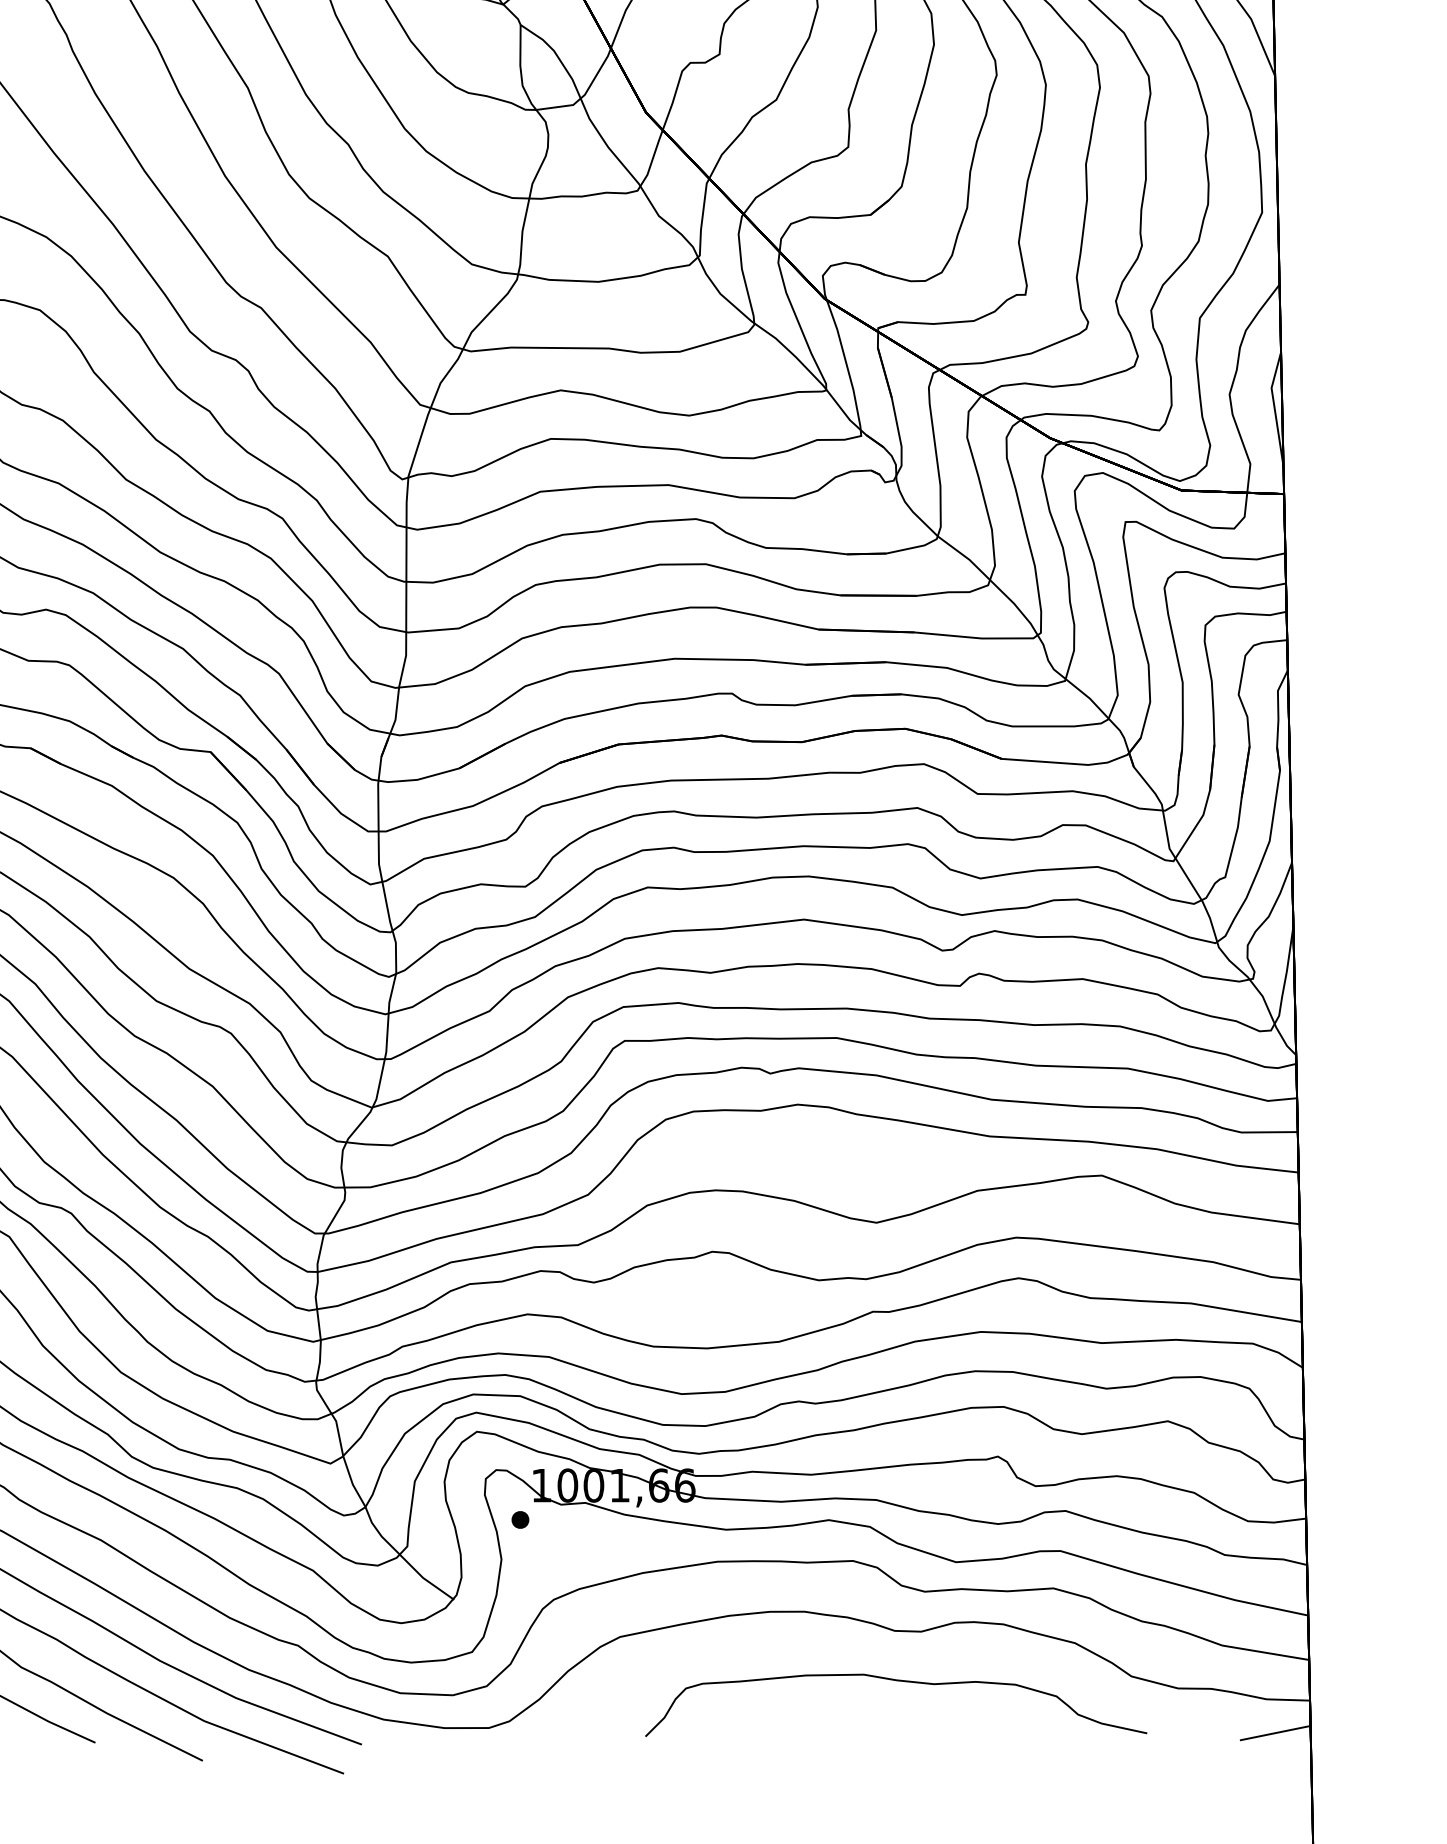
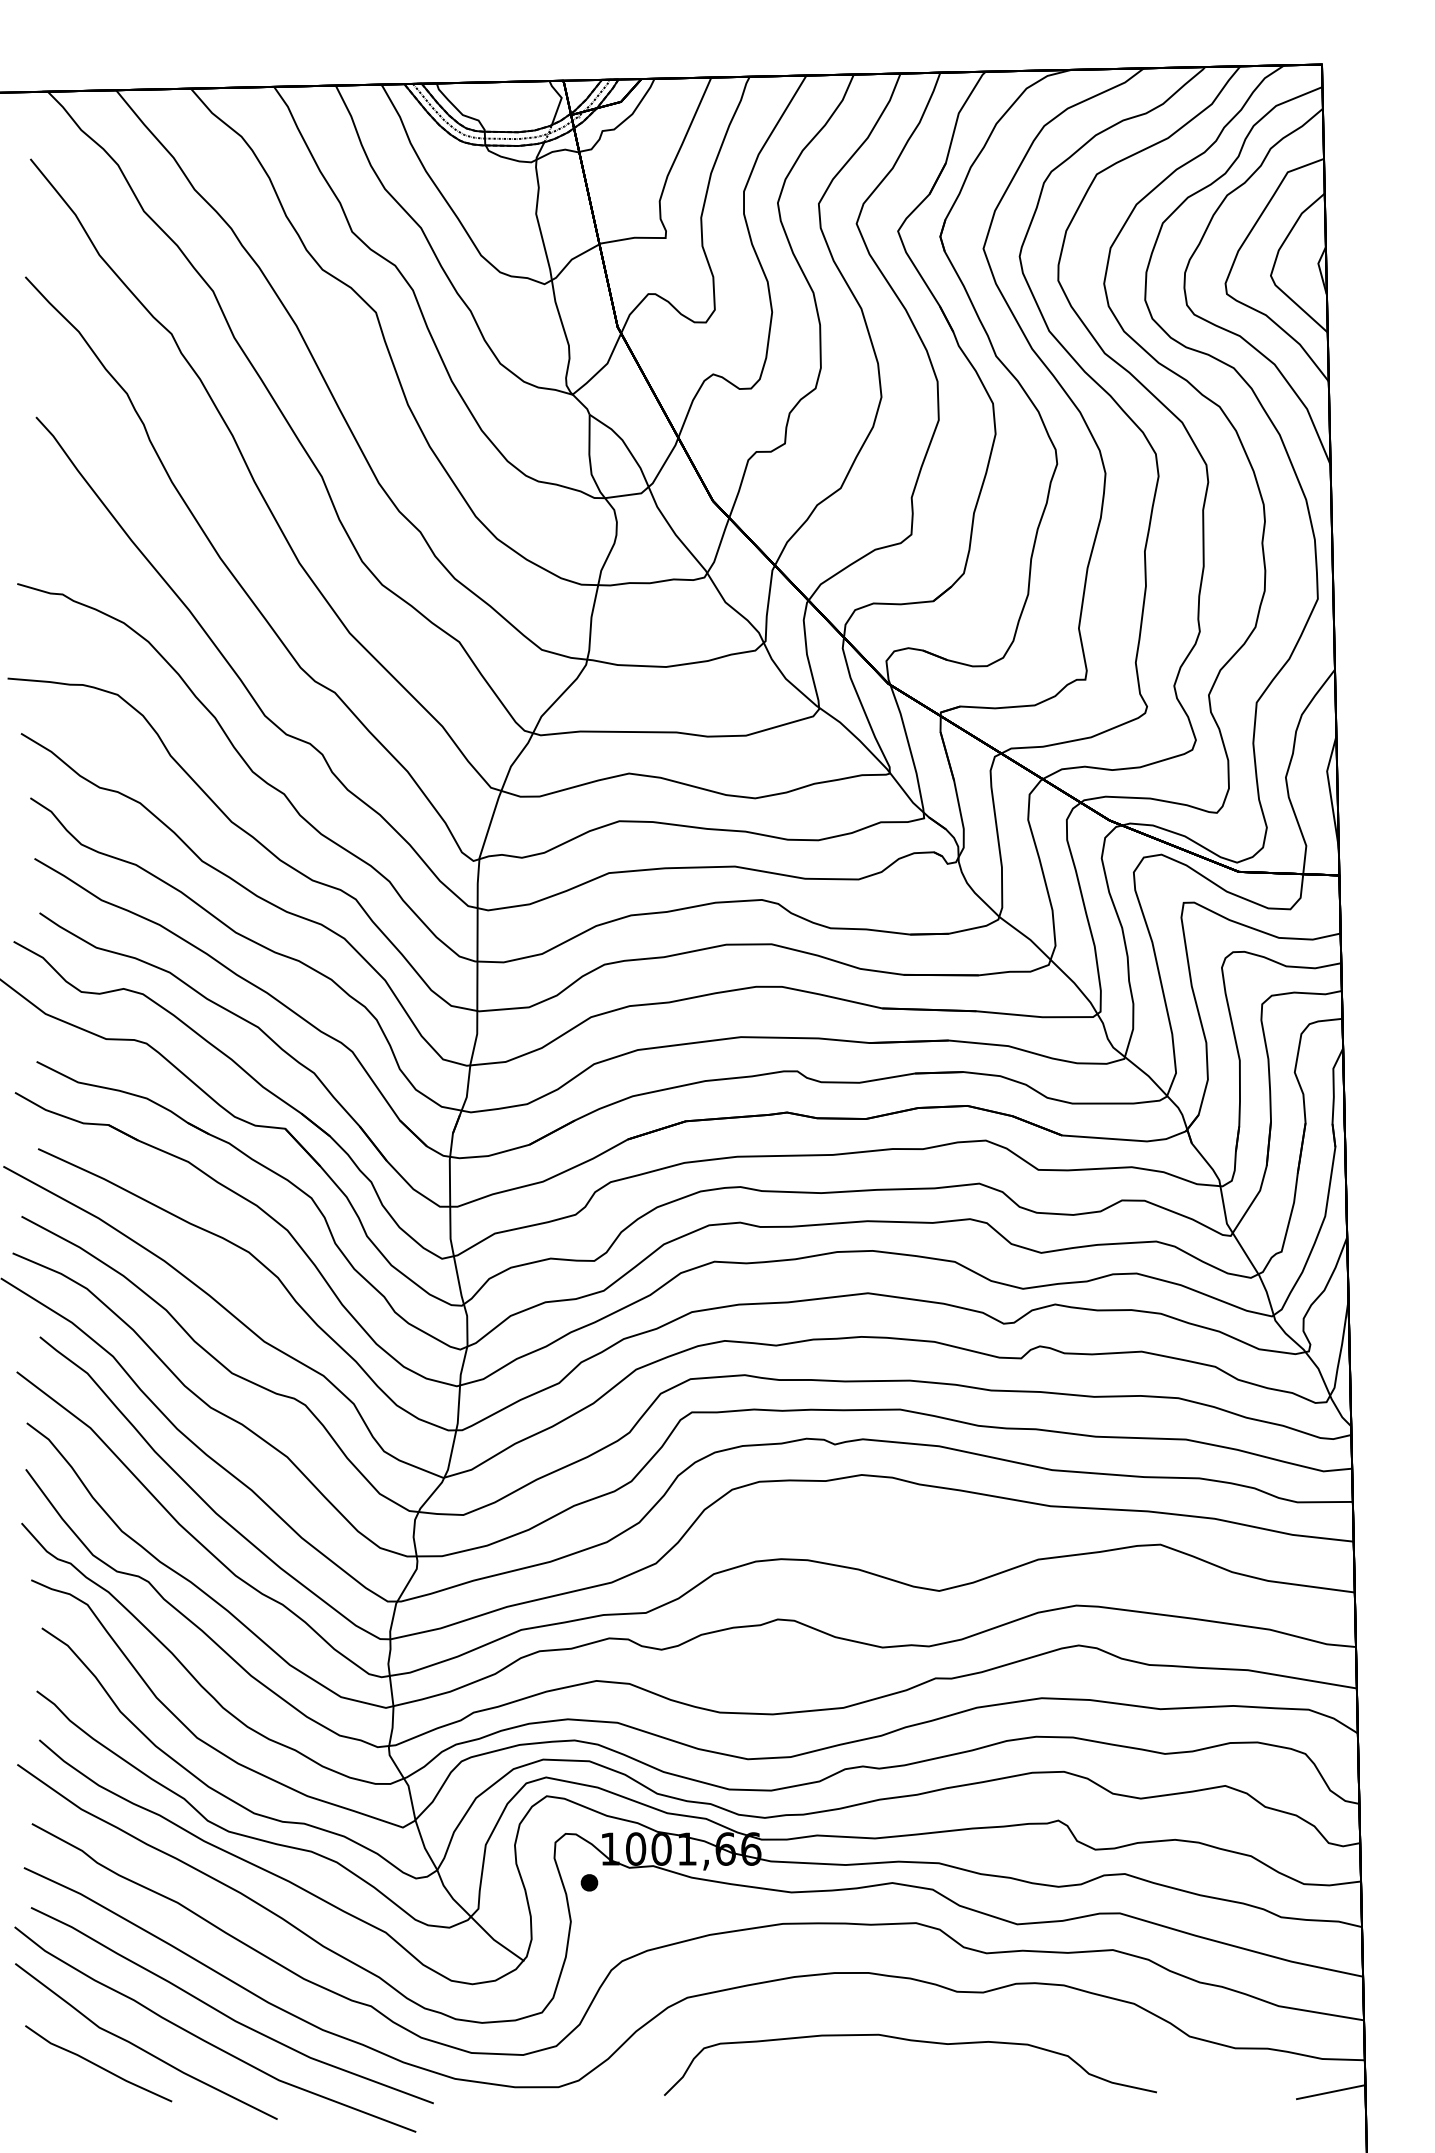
curve: (896, 1681) -> (910, 2041), moved

